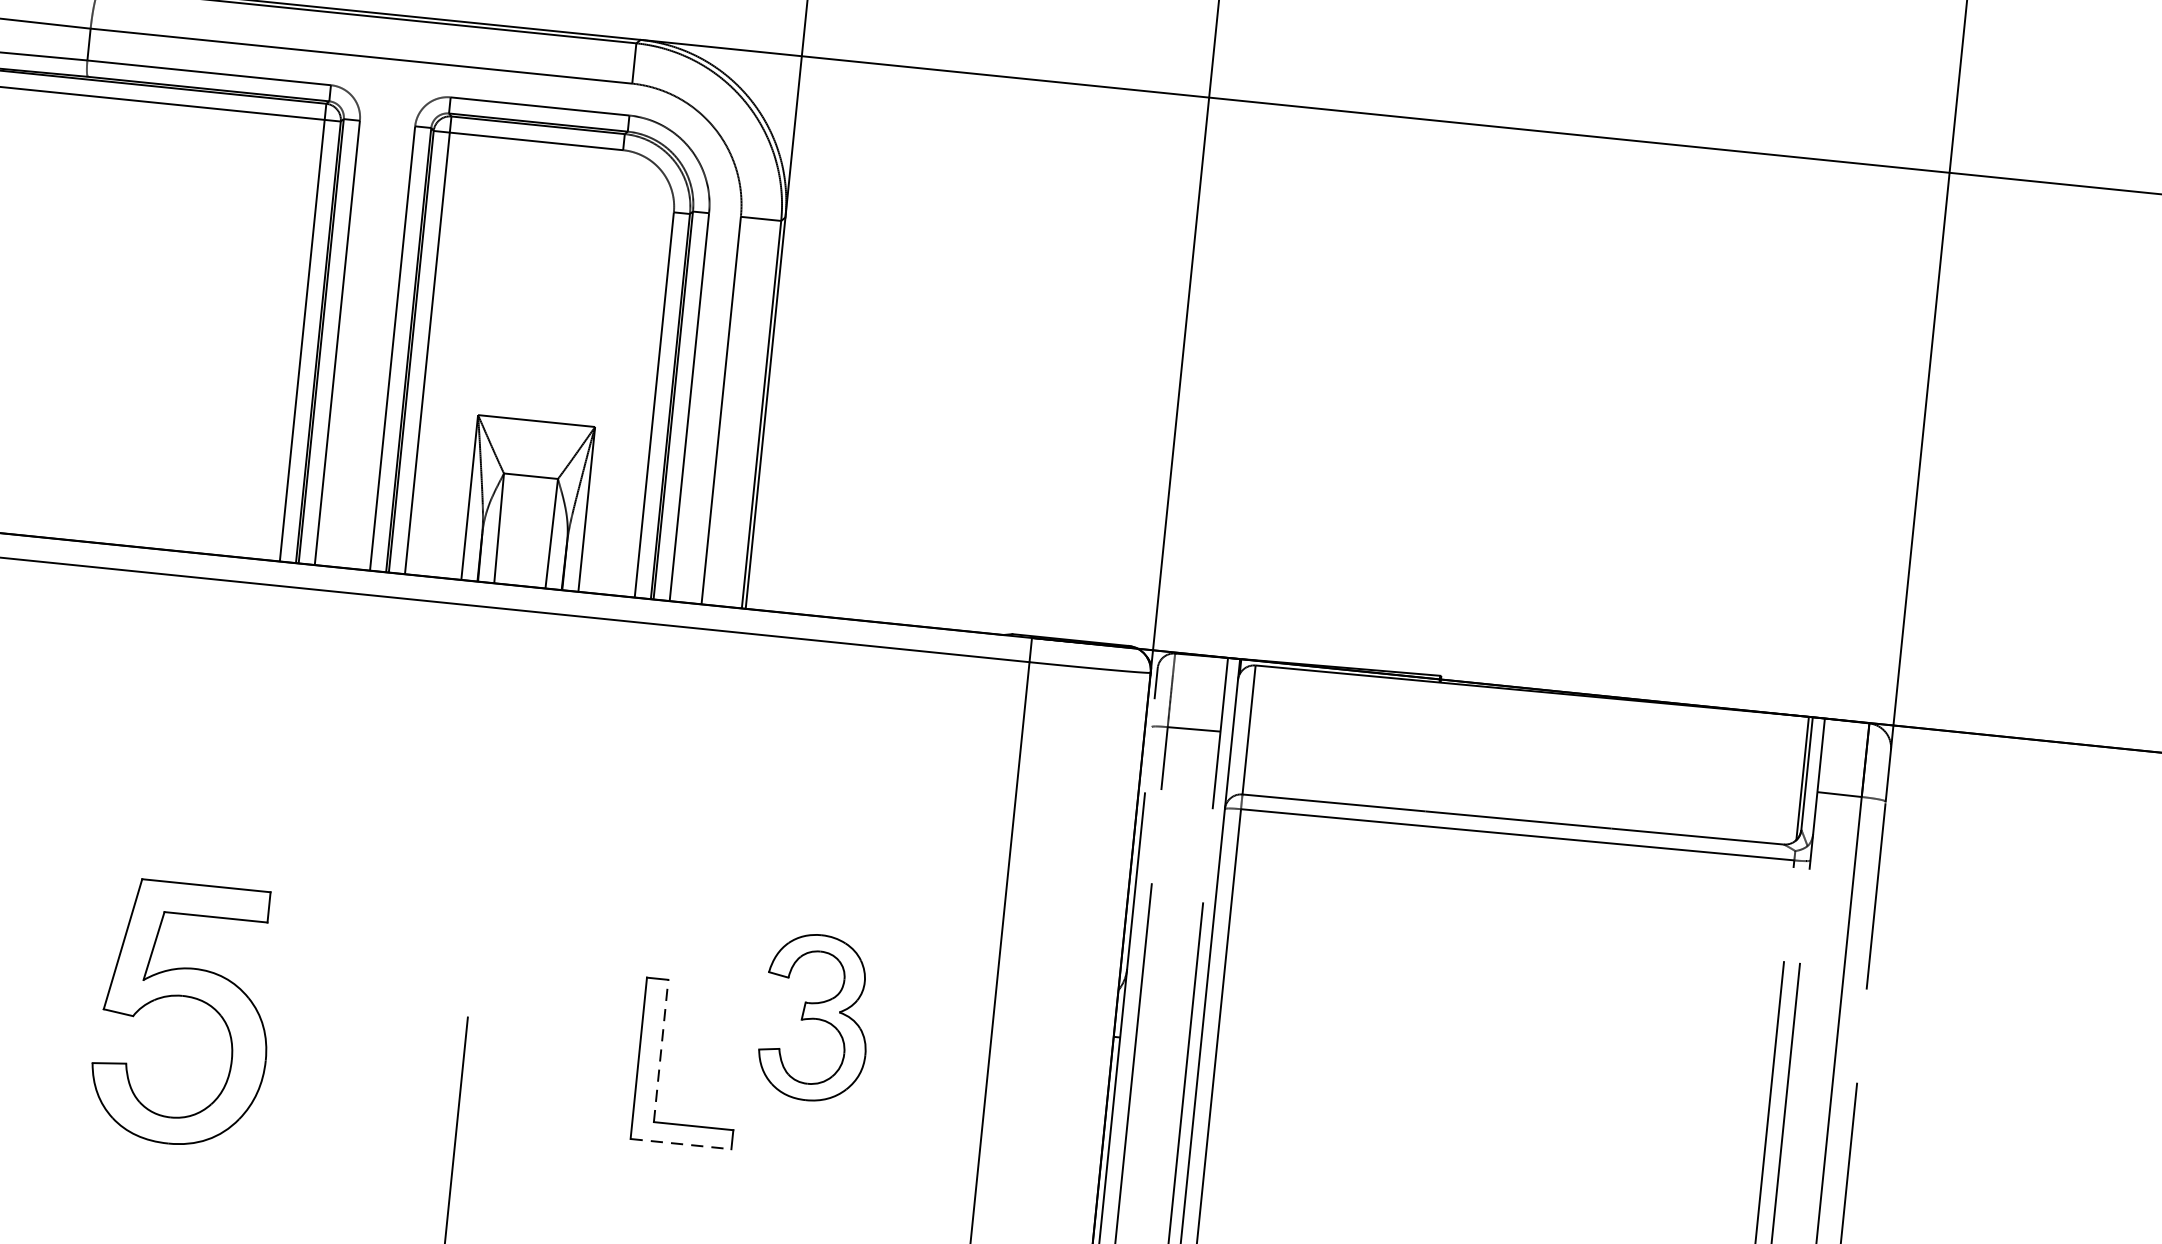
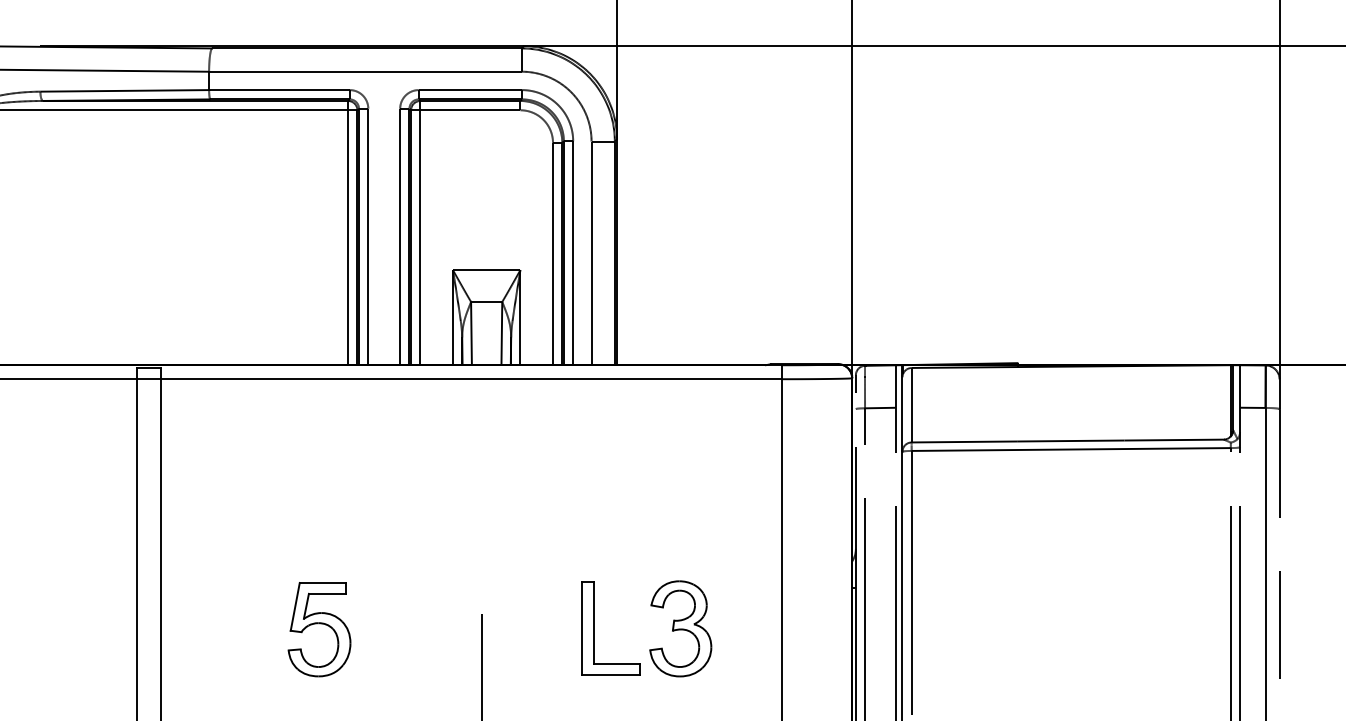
part: (183, 1014) -> (319, 629), size x0.62
part: (815, 1017) -> (680, 628), moved
line: (661, 1050) -> (594, 622), dashed -> solid
line: (681, 1143) -> (611, 674), dashed -> solid

